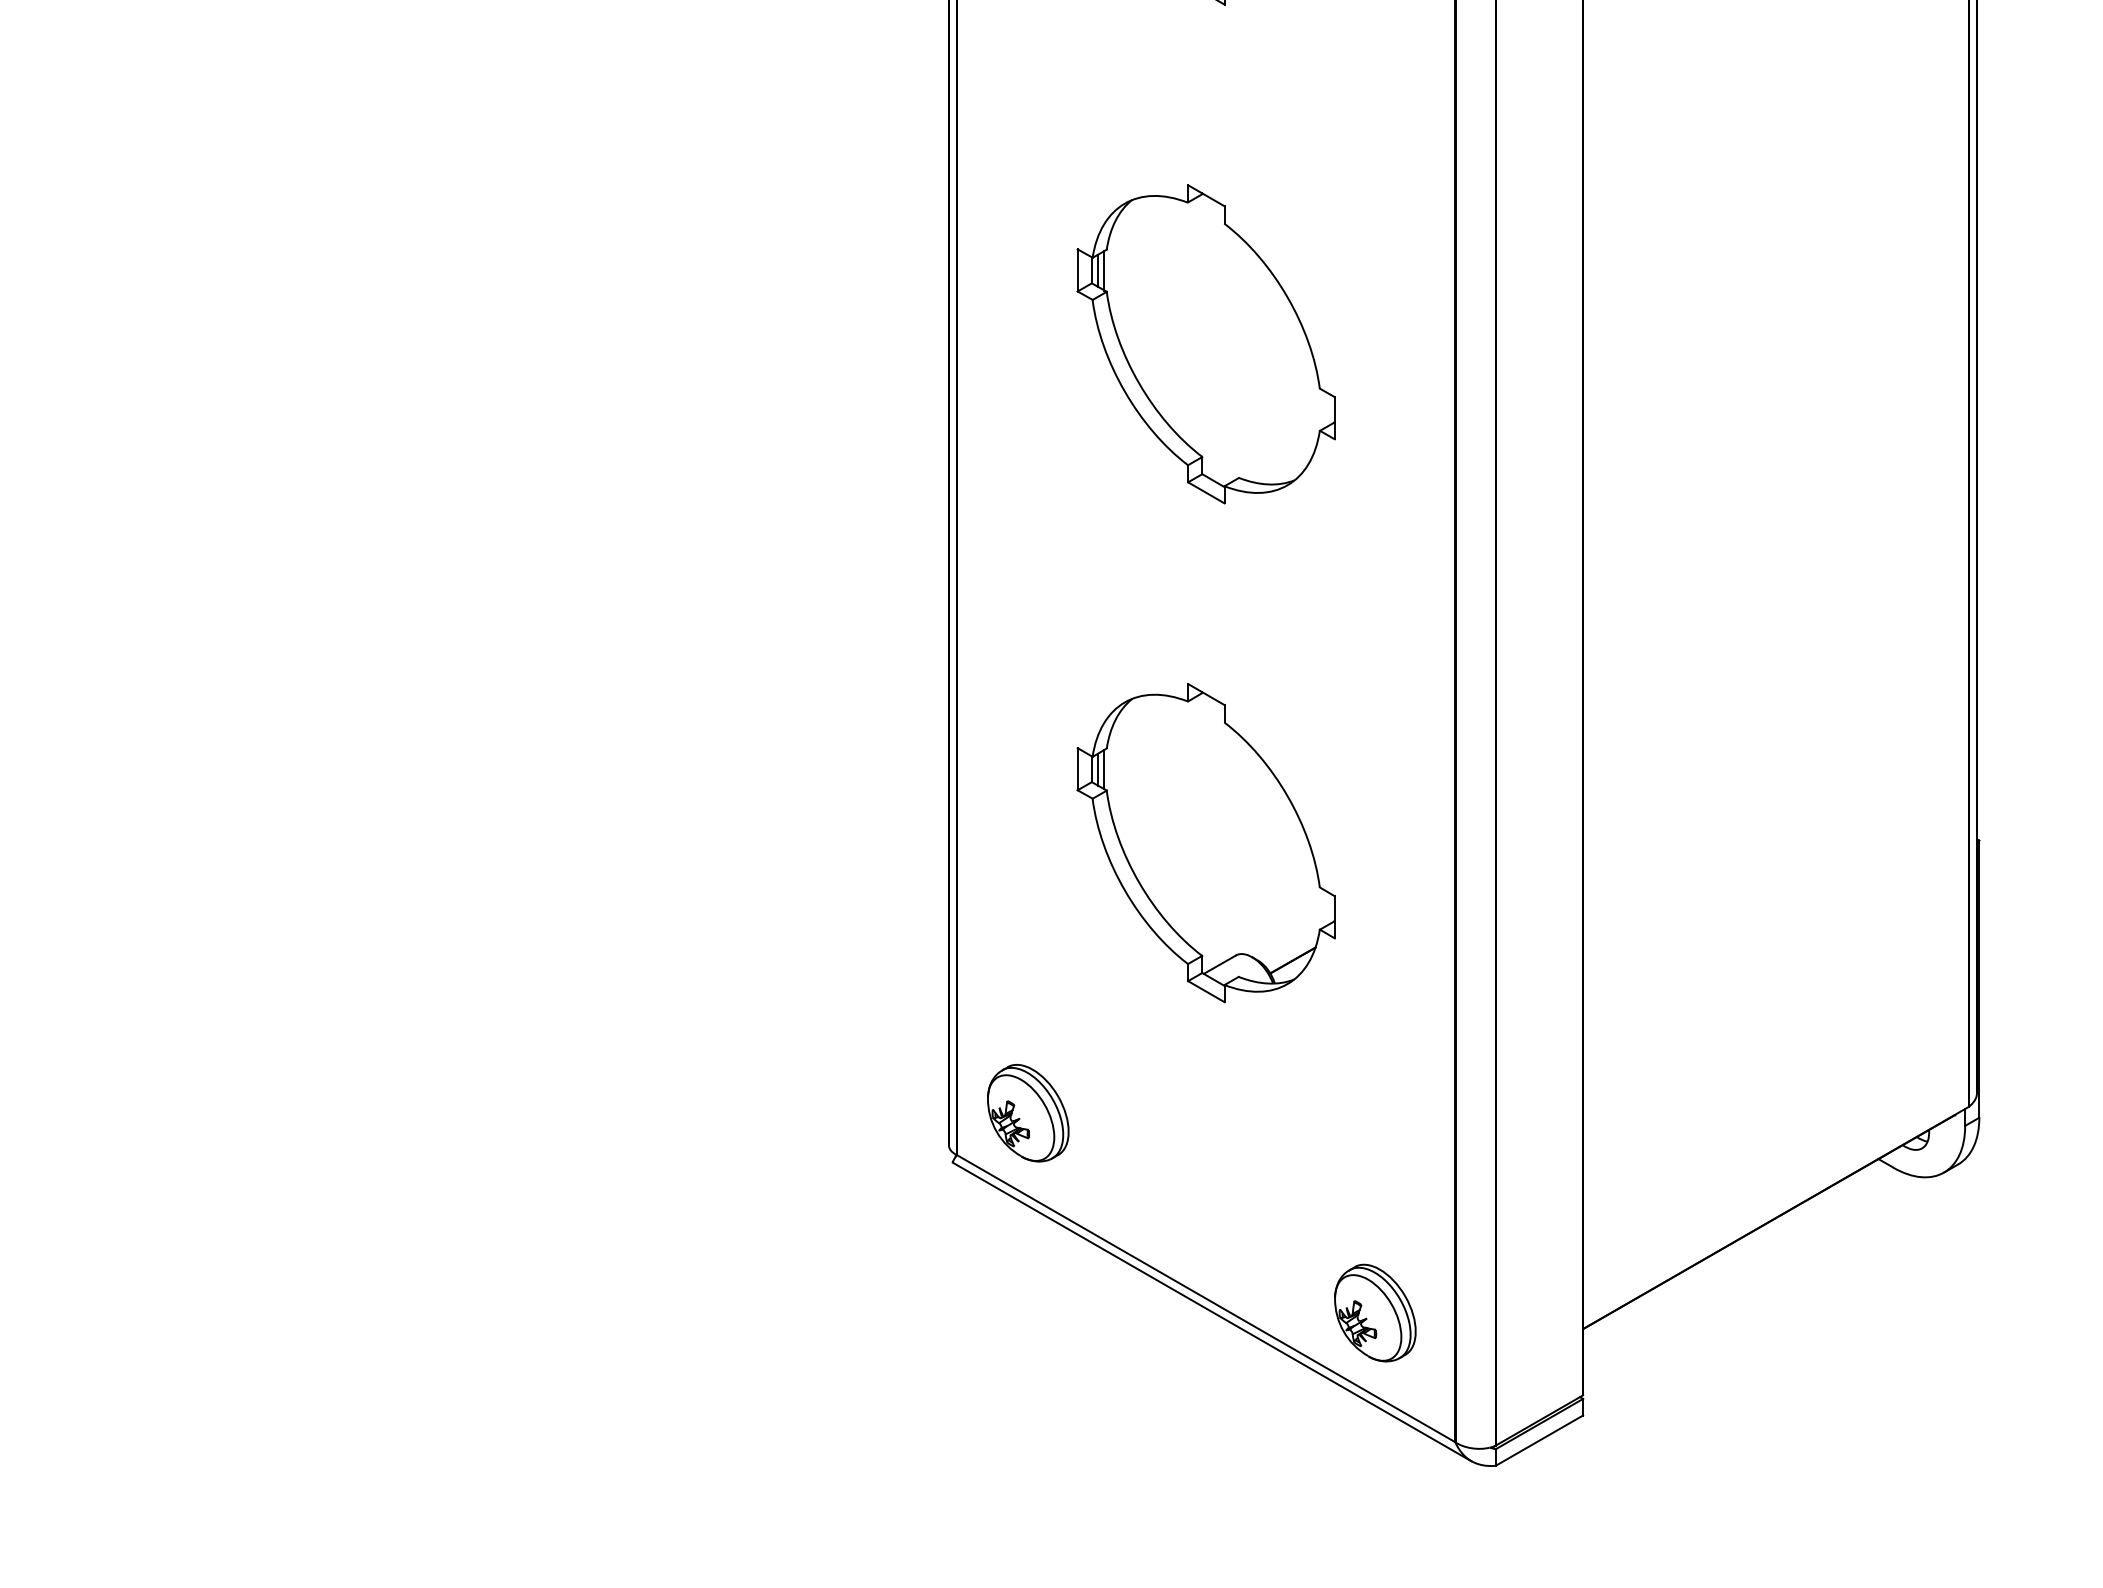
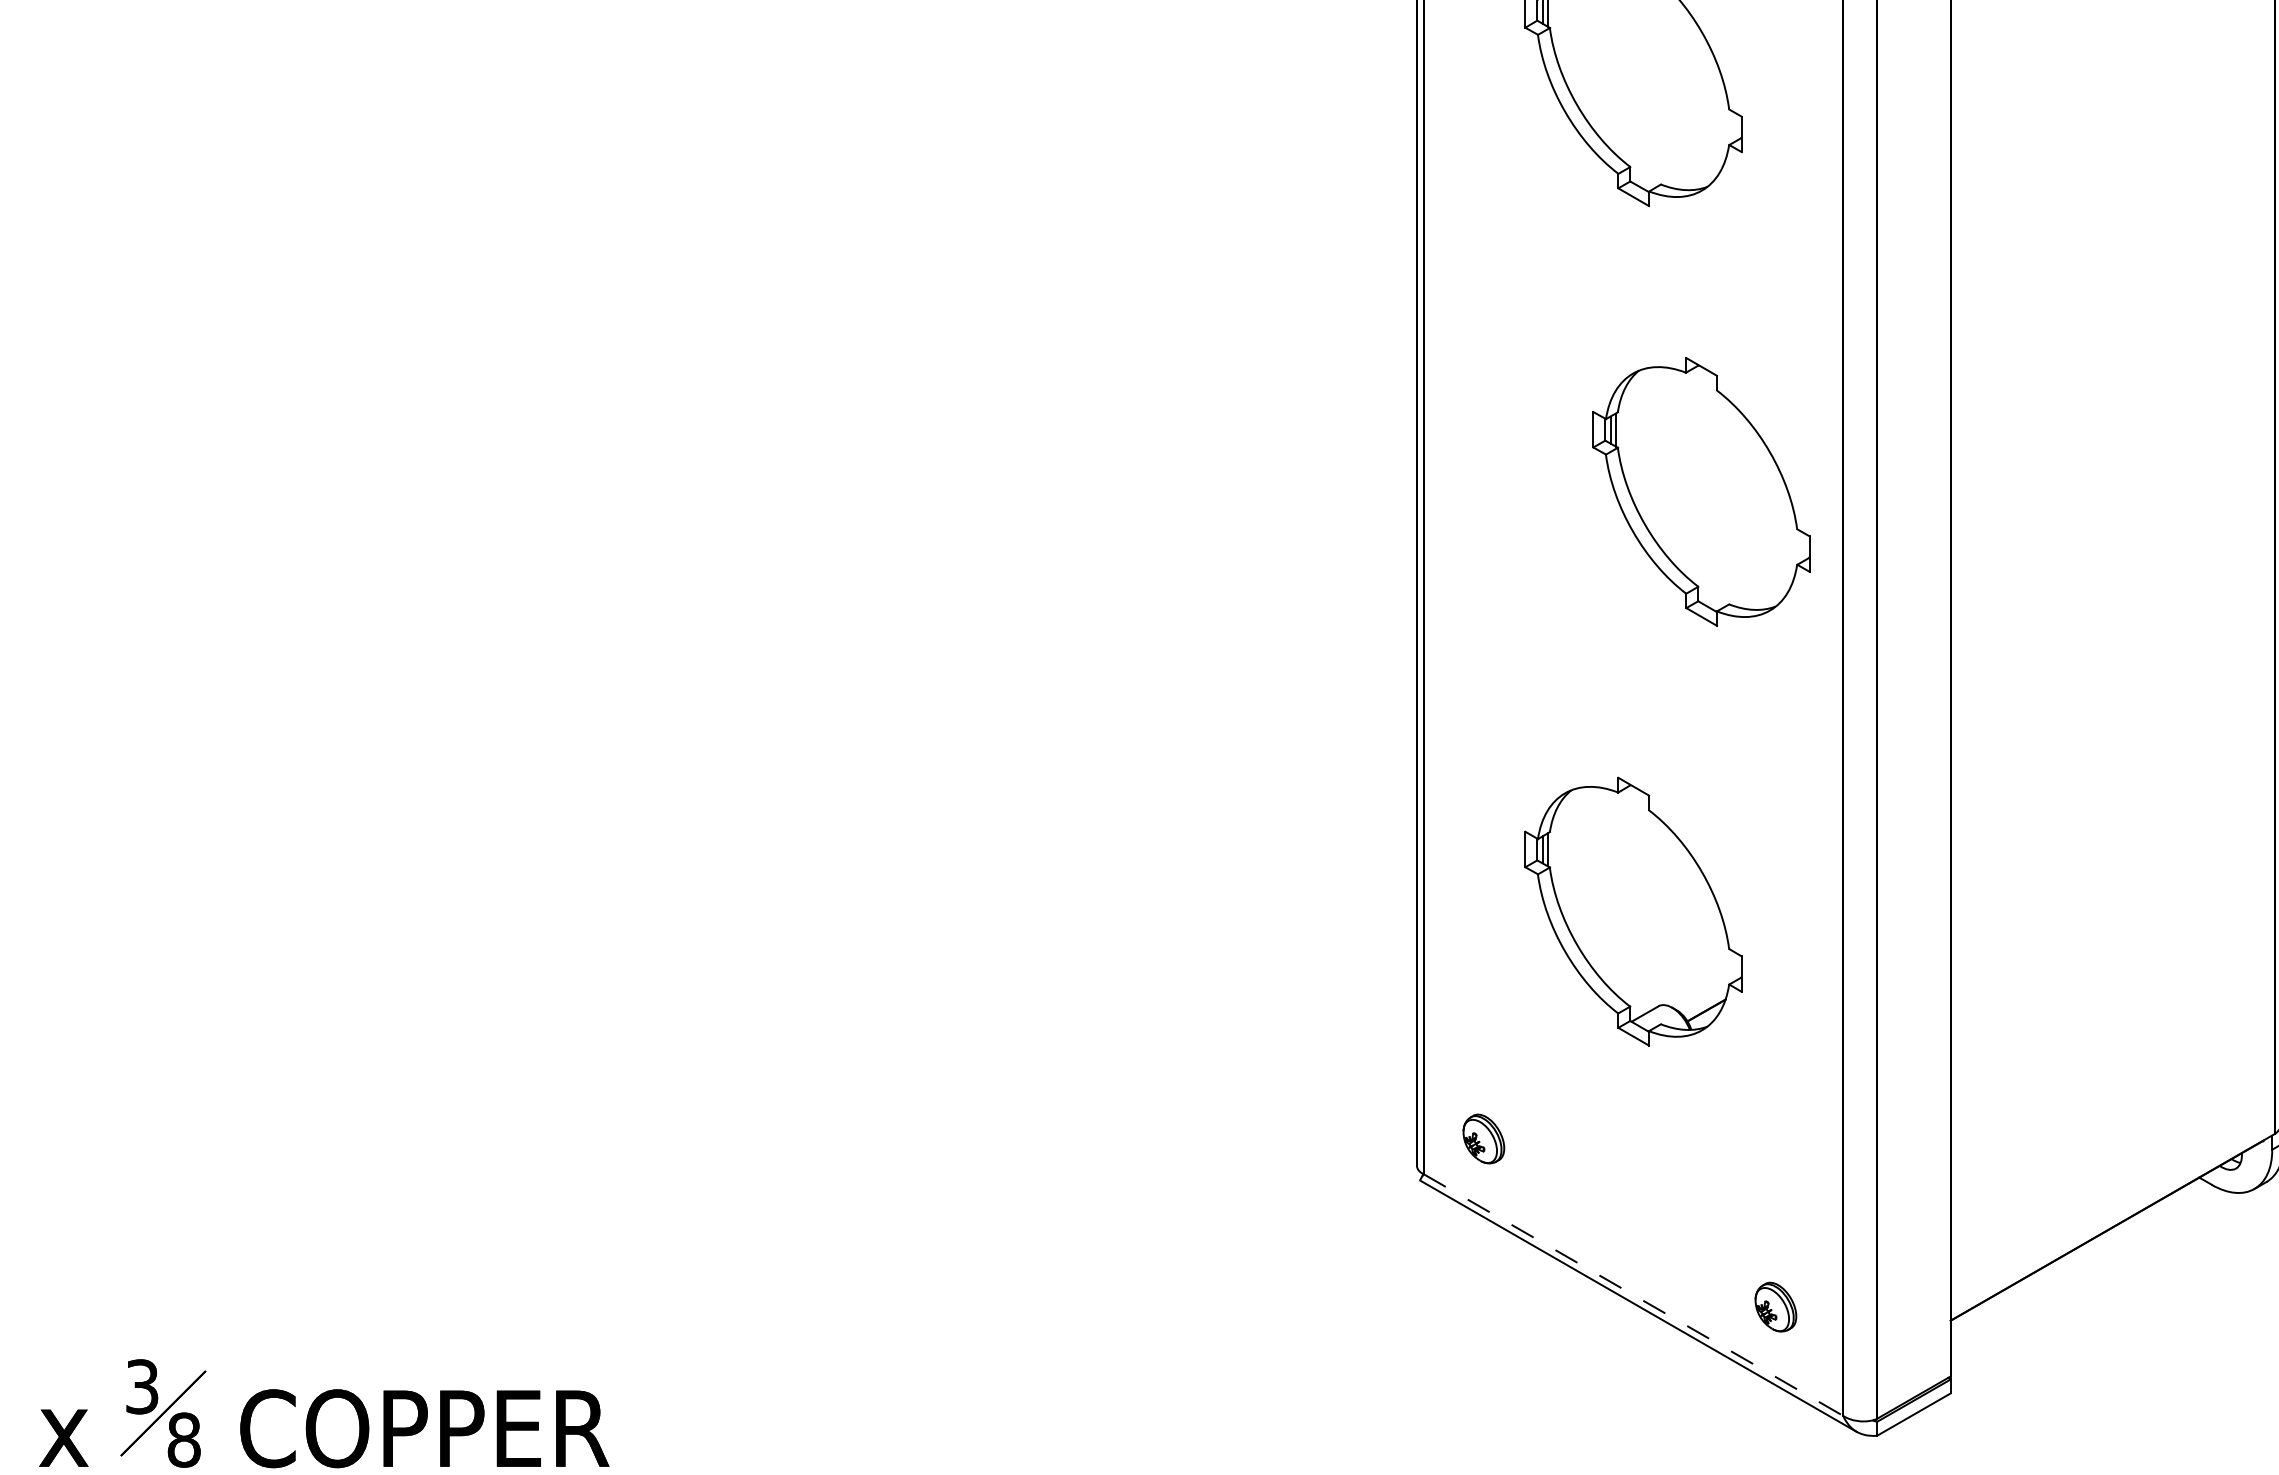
part: (1206, 343) -> (1701, 491), moved
part: (1027, 1112) -> (1483, 1138), size x0.6
line: (1207, 1299) -> (1634, 1295), solid -> dashed
part: (1374, 1312) -> (1775, 1306), size x0.6

